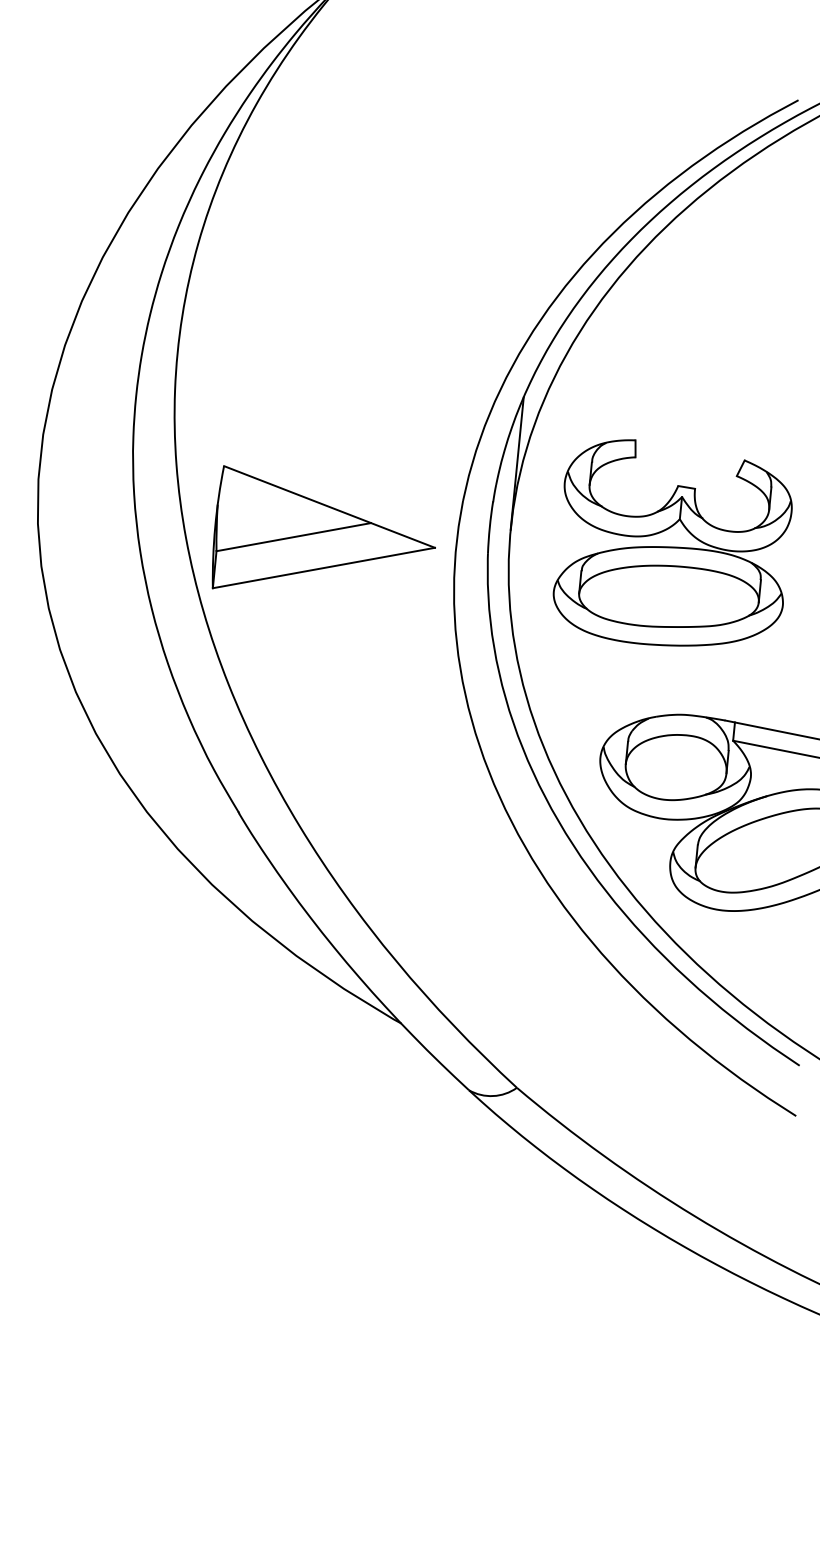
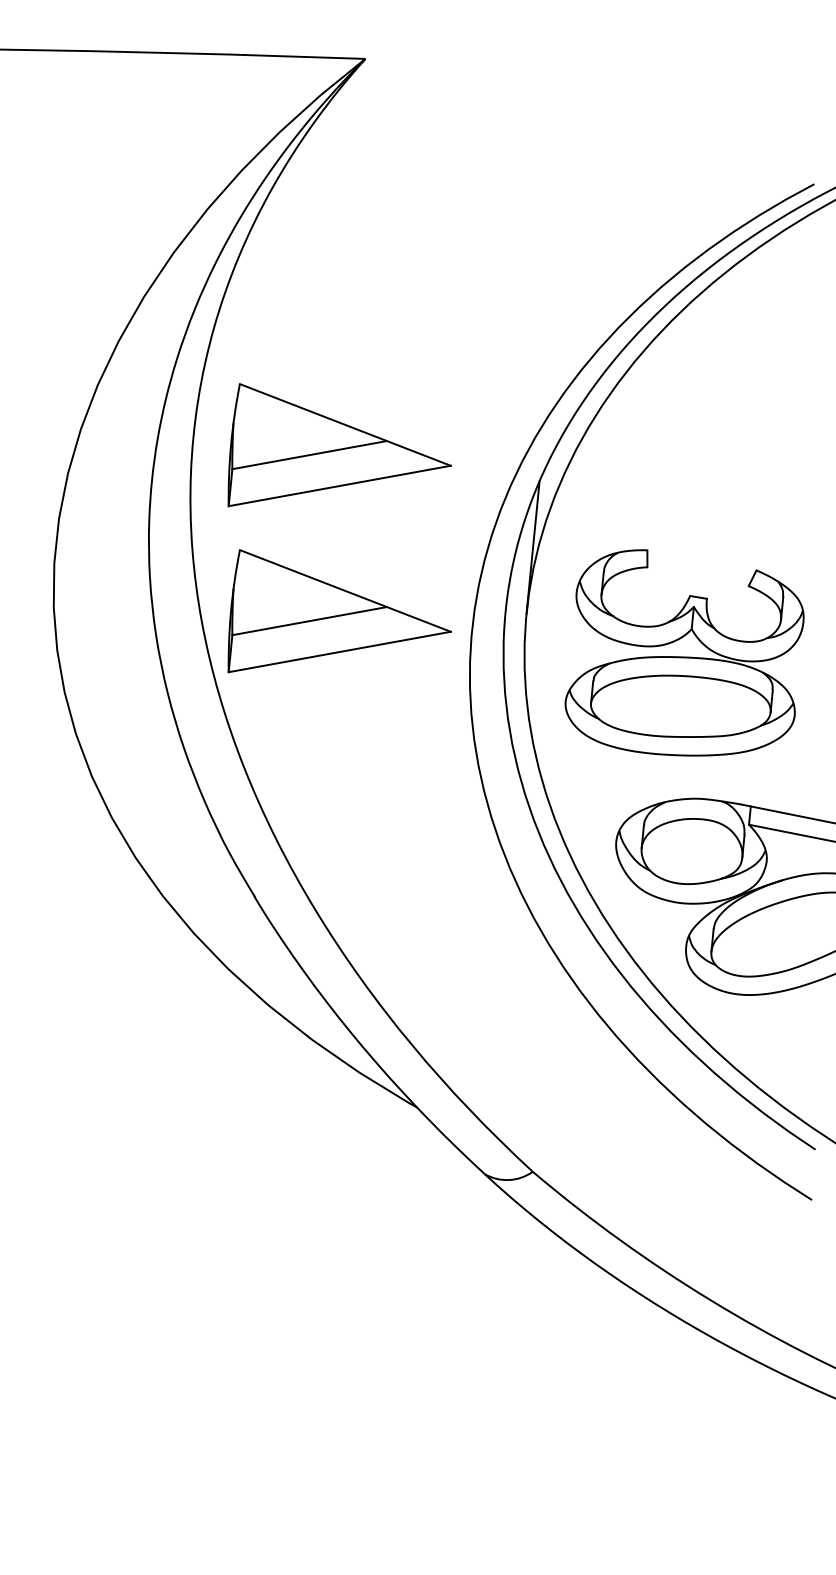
part: (323, 361) -> (339, 445), added
part: (672, 542) -> (684, 652), moved

